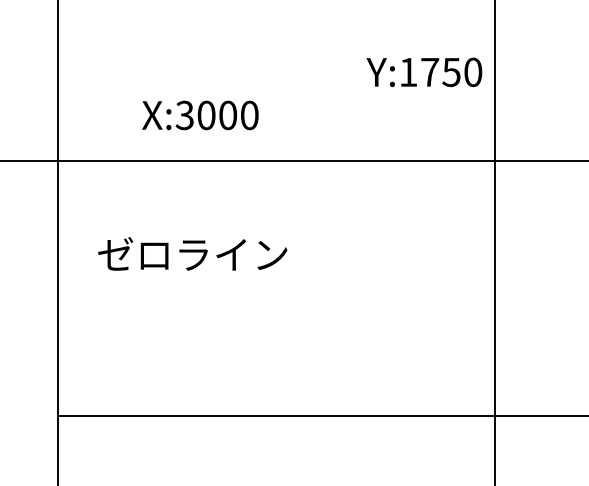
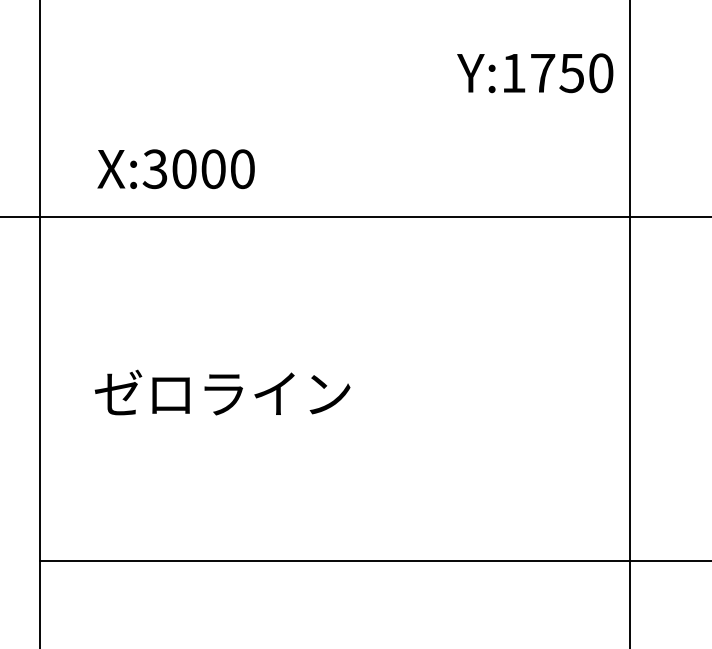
text: (424, 72) -> (535, 73), moved
text: (200, 115) -> (176, 169), moved
text: (192, 253) -> (222, 391), moved

